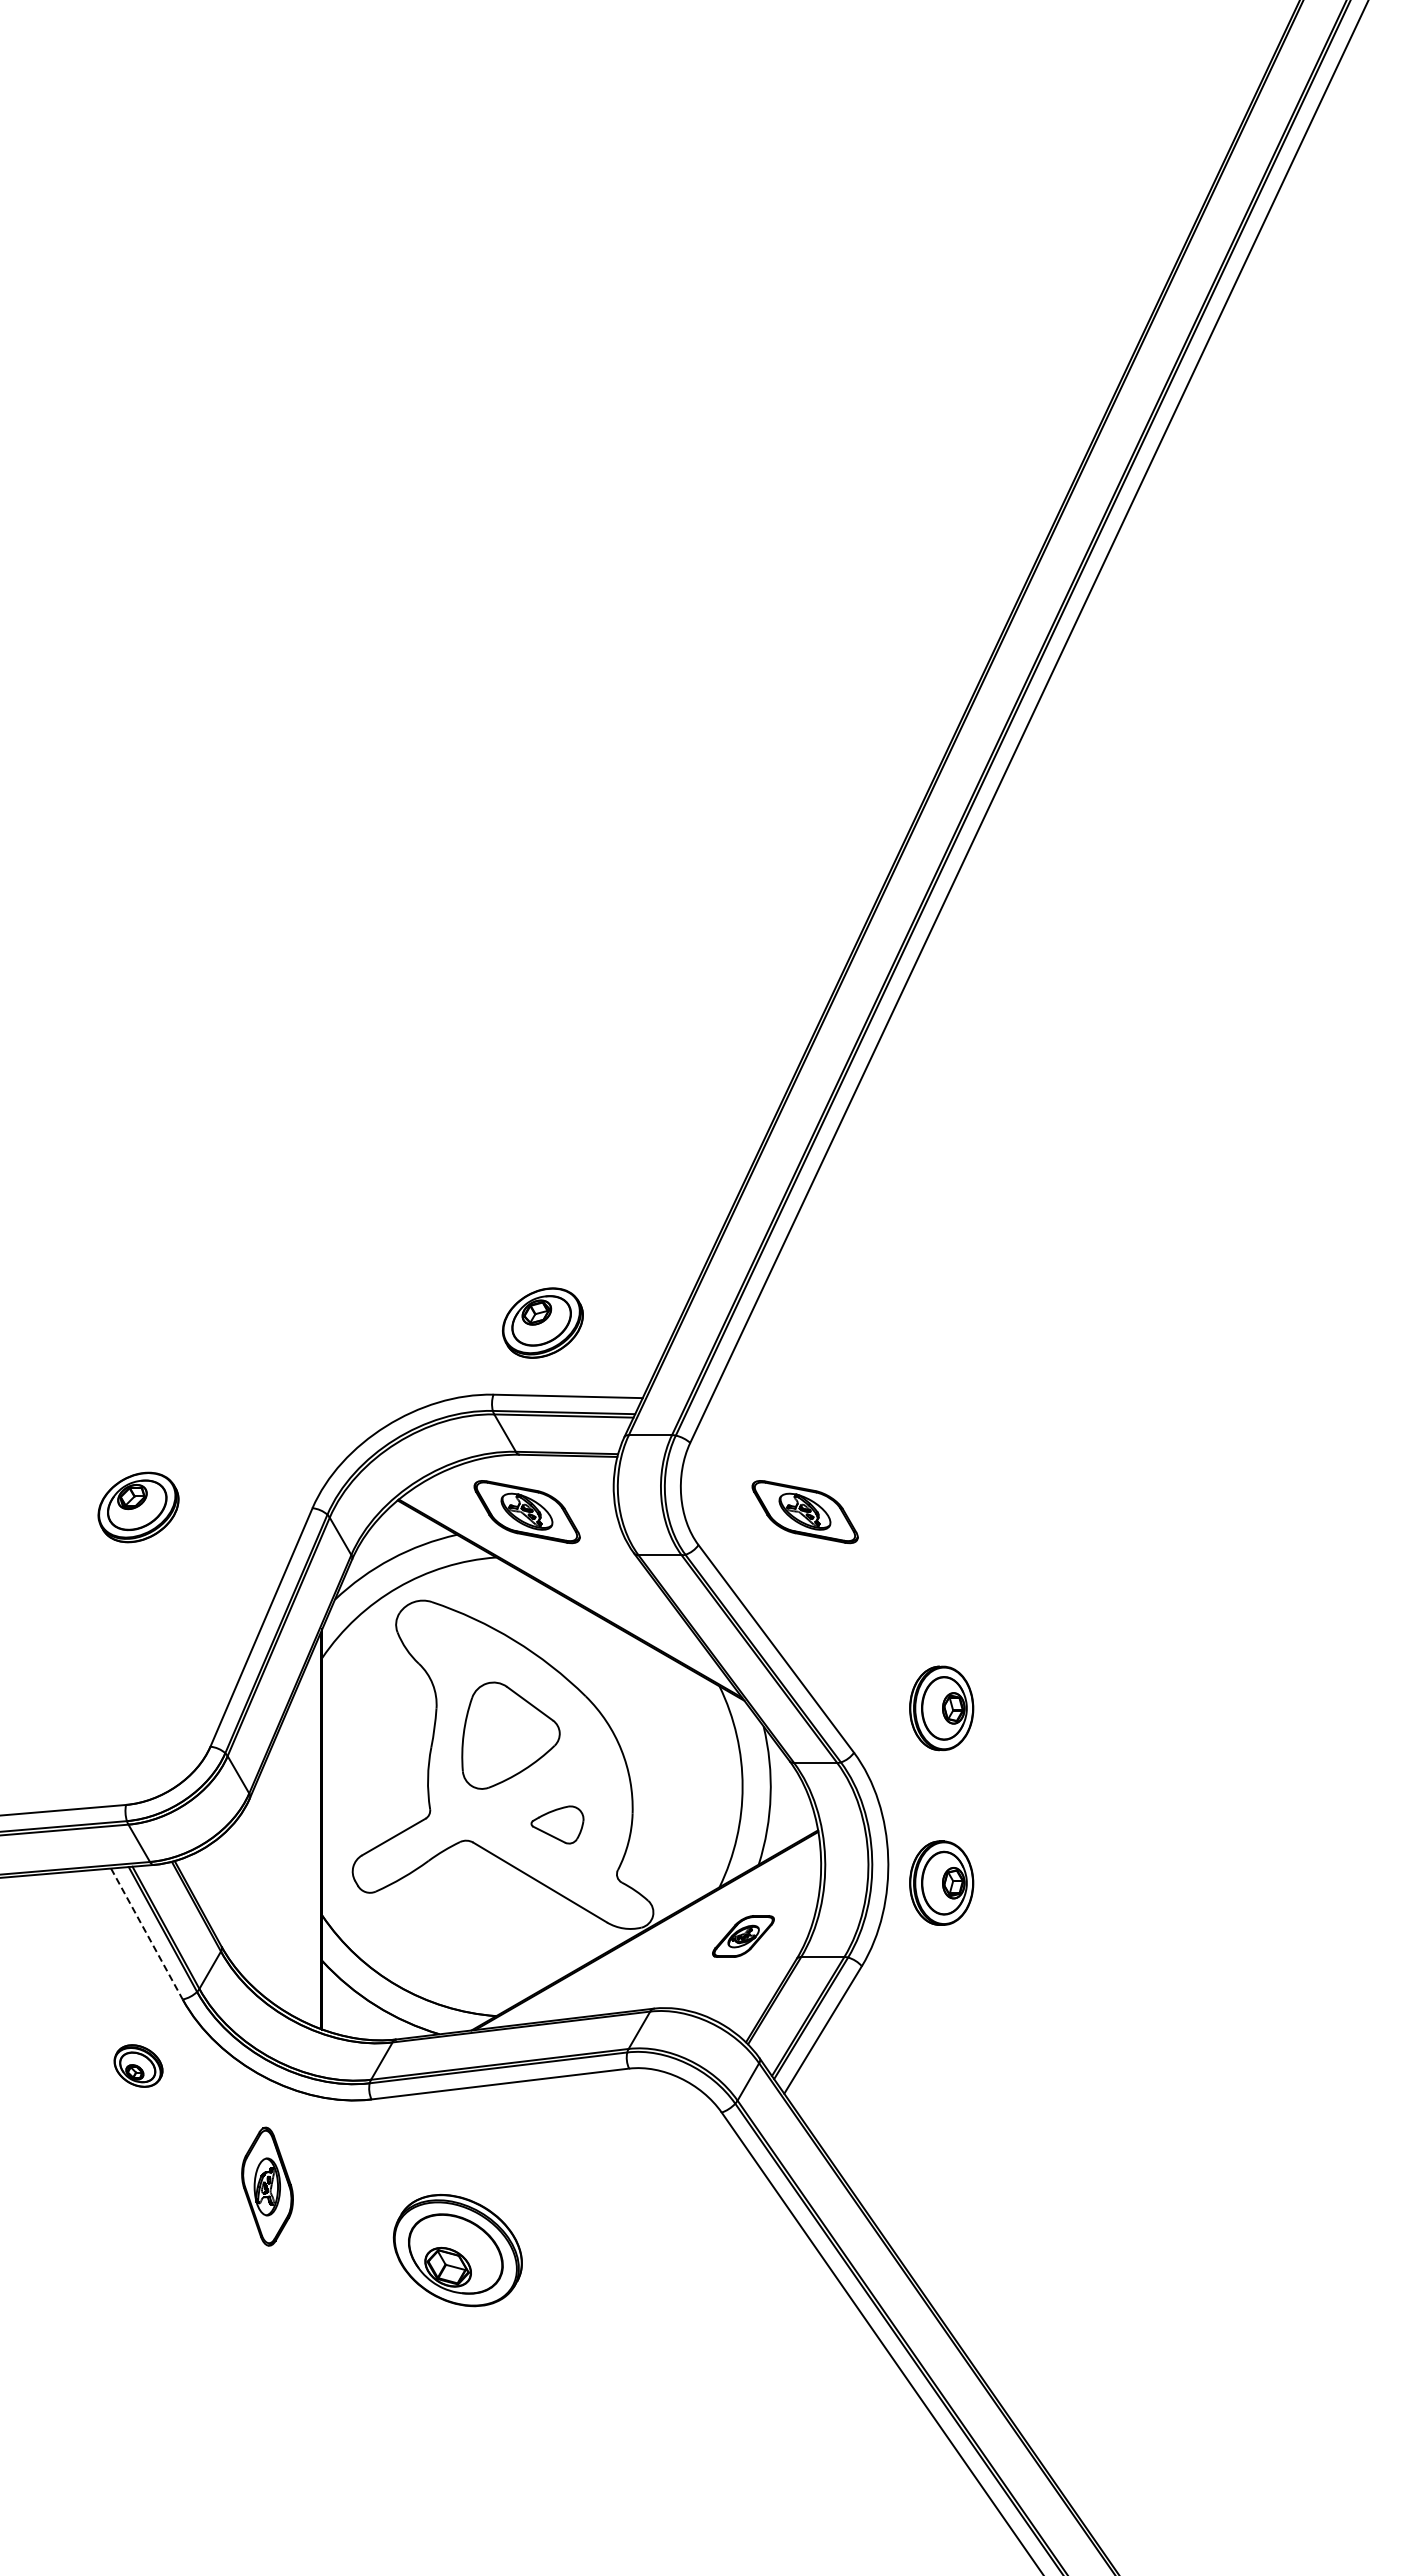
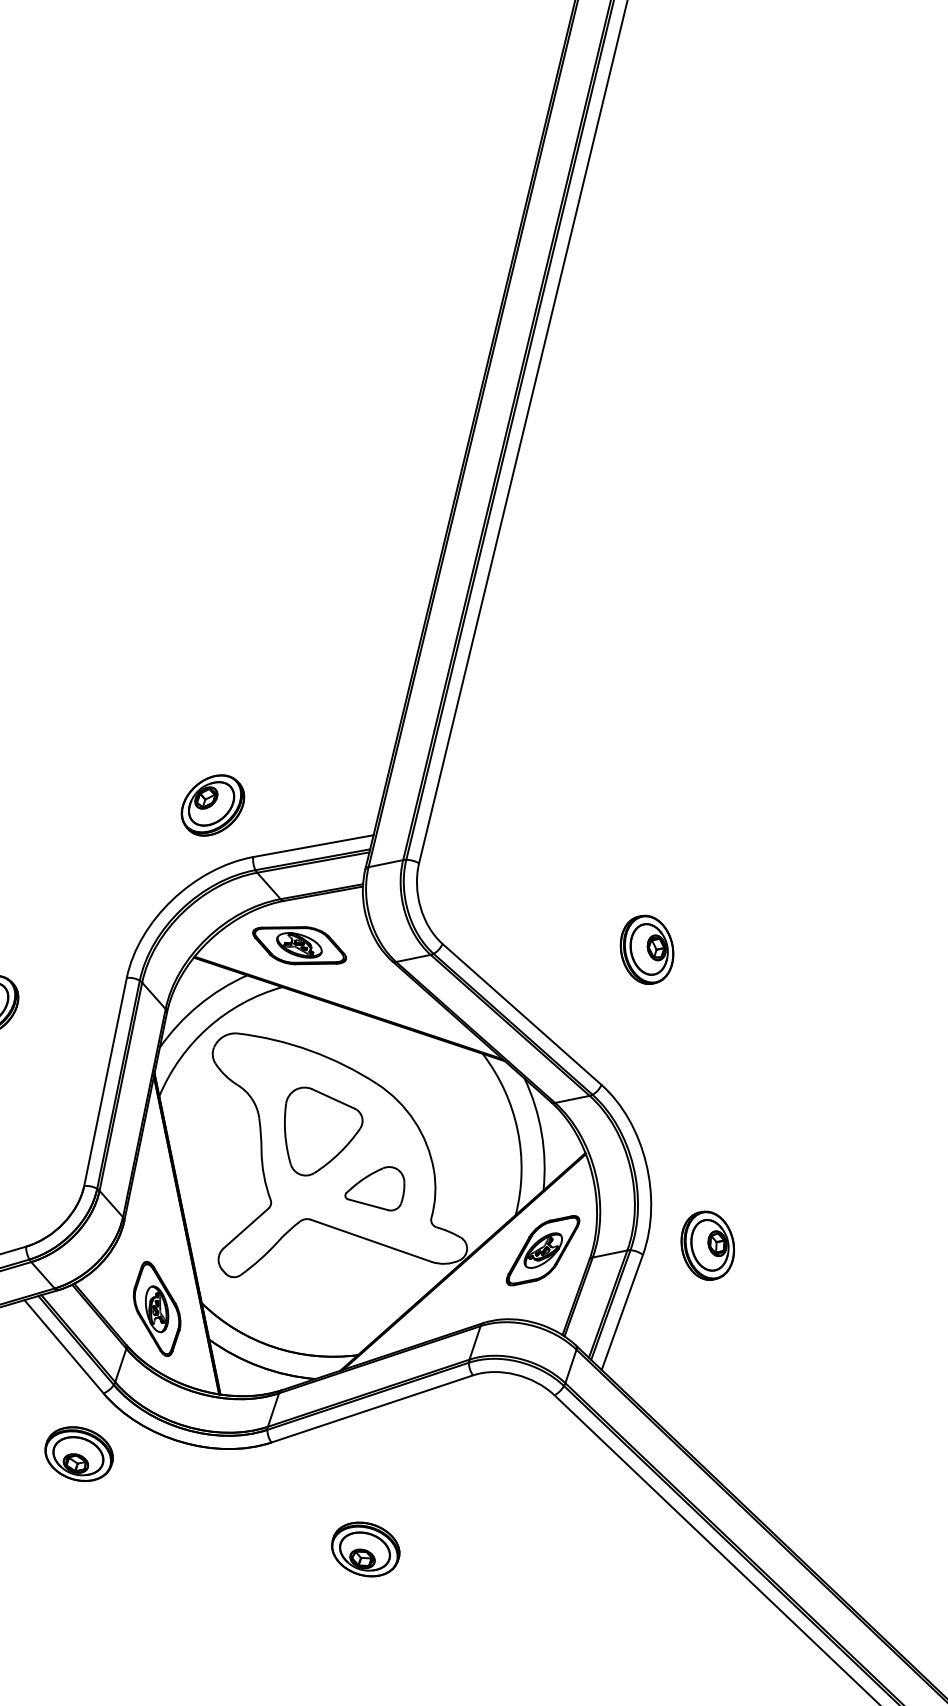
part: (542, 1322) -> (212, 805), moved
part: (804, 1512) -> (522, 900), removed
part: (941, 1708) -> (646, 949), moved
part: (557, 1824) -> (375, 1191), size x1.43
part: (941, 1882) -> (707, 1245), moved
line: (146, 1934) -> (63, 1347), dashed -> solid
part: (743, 1936) -> (543, 1250), size x1.67
part: (138, 2065) -> (78, 1453), size x1.67
part: (267, 2186) -> (157, 1308), moved
part: (457, 2250) -> (365, 1549), size x0.62

